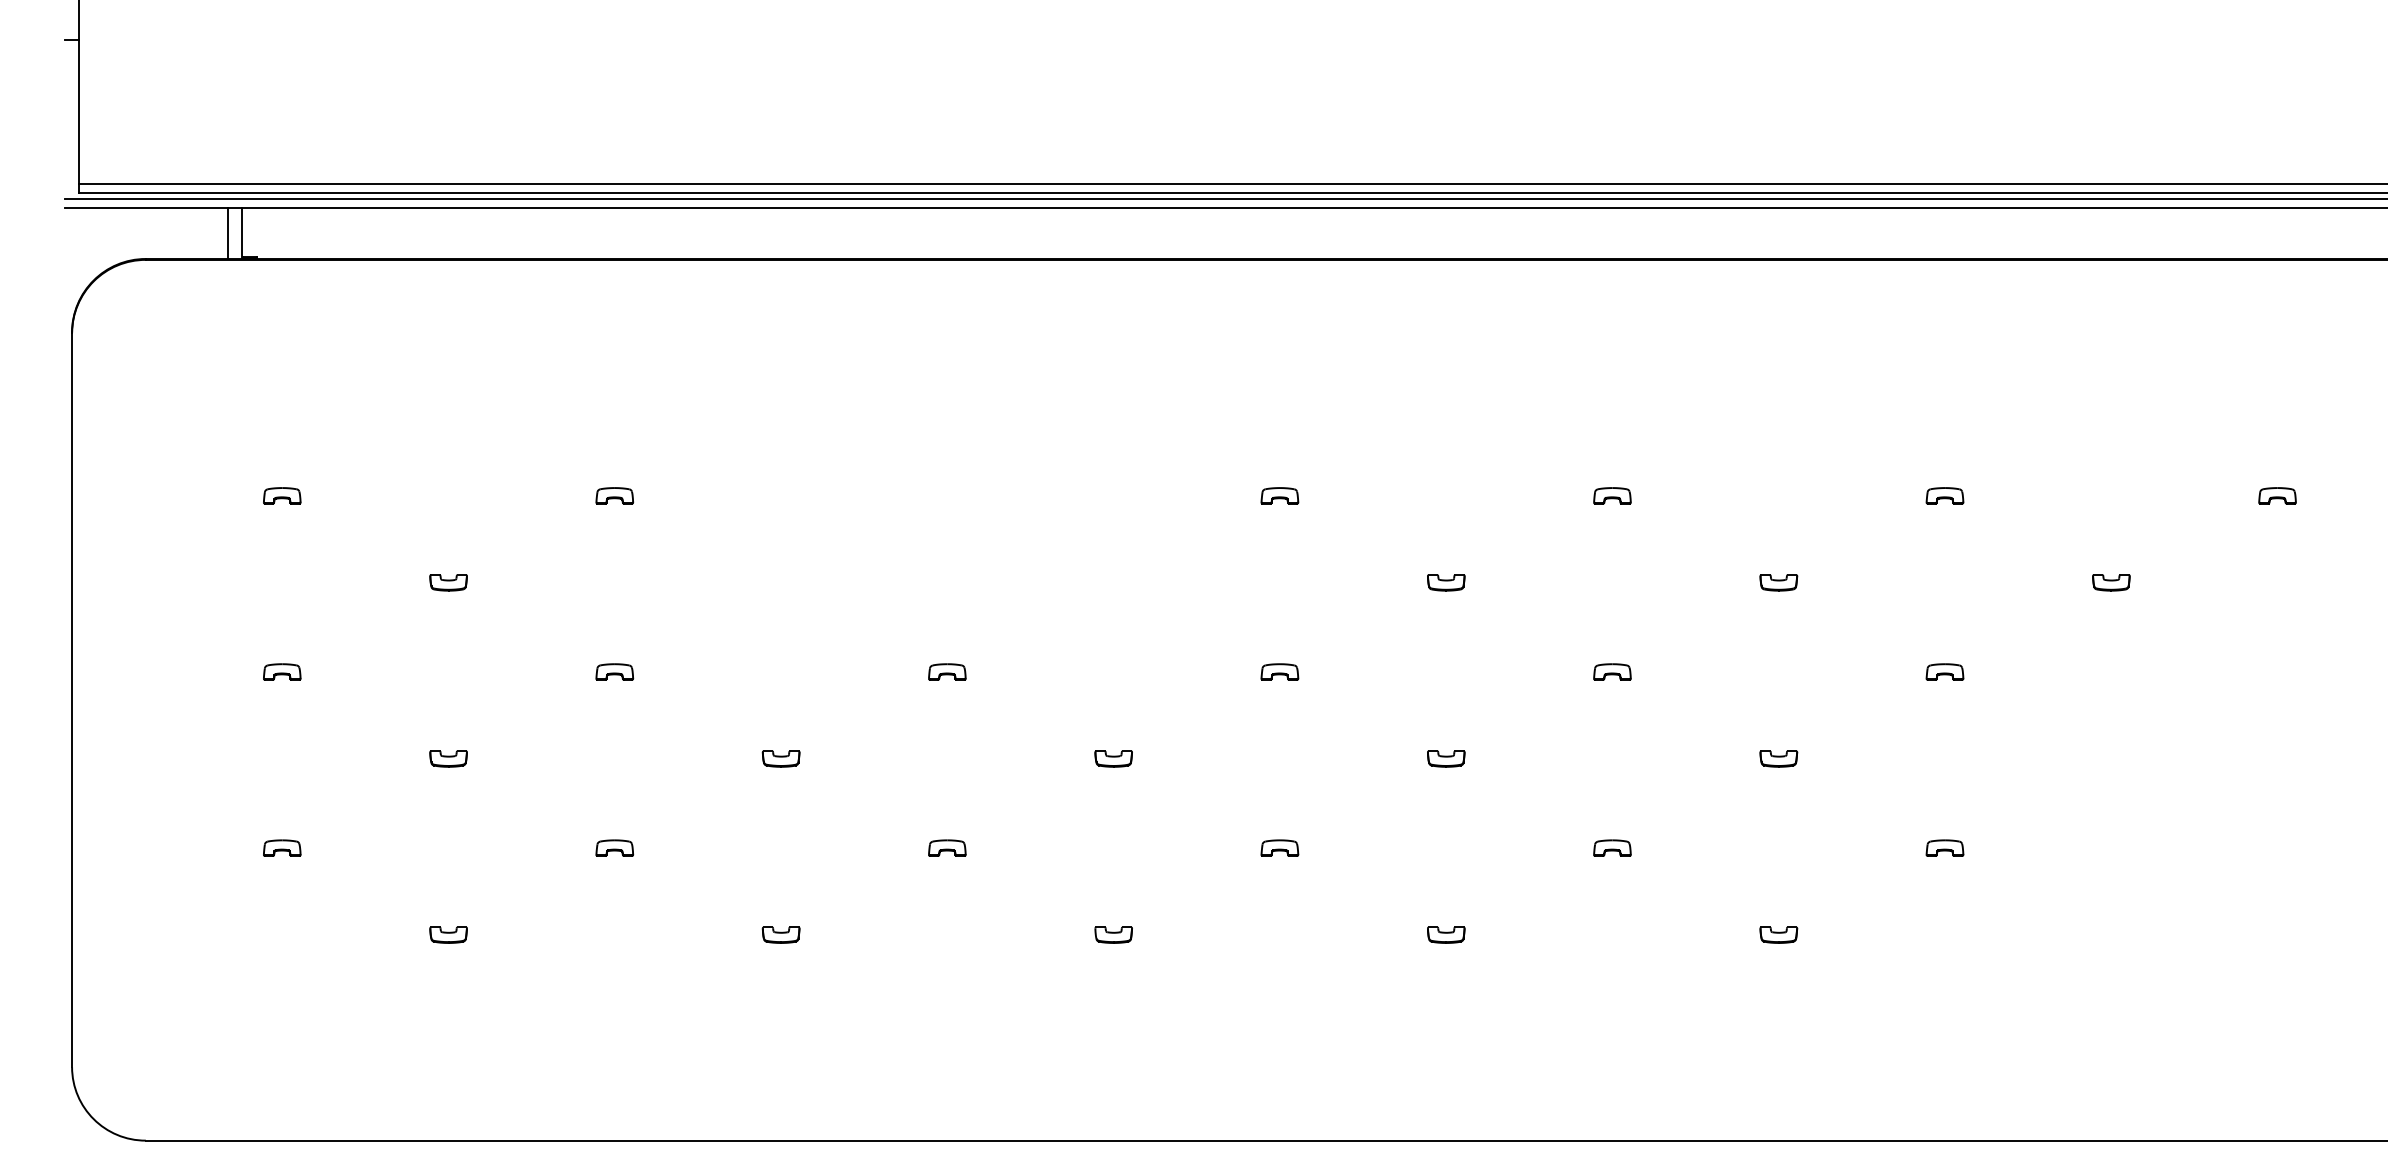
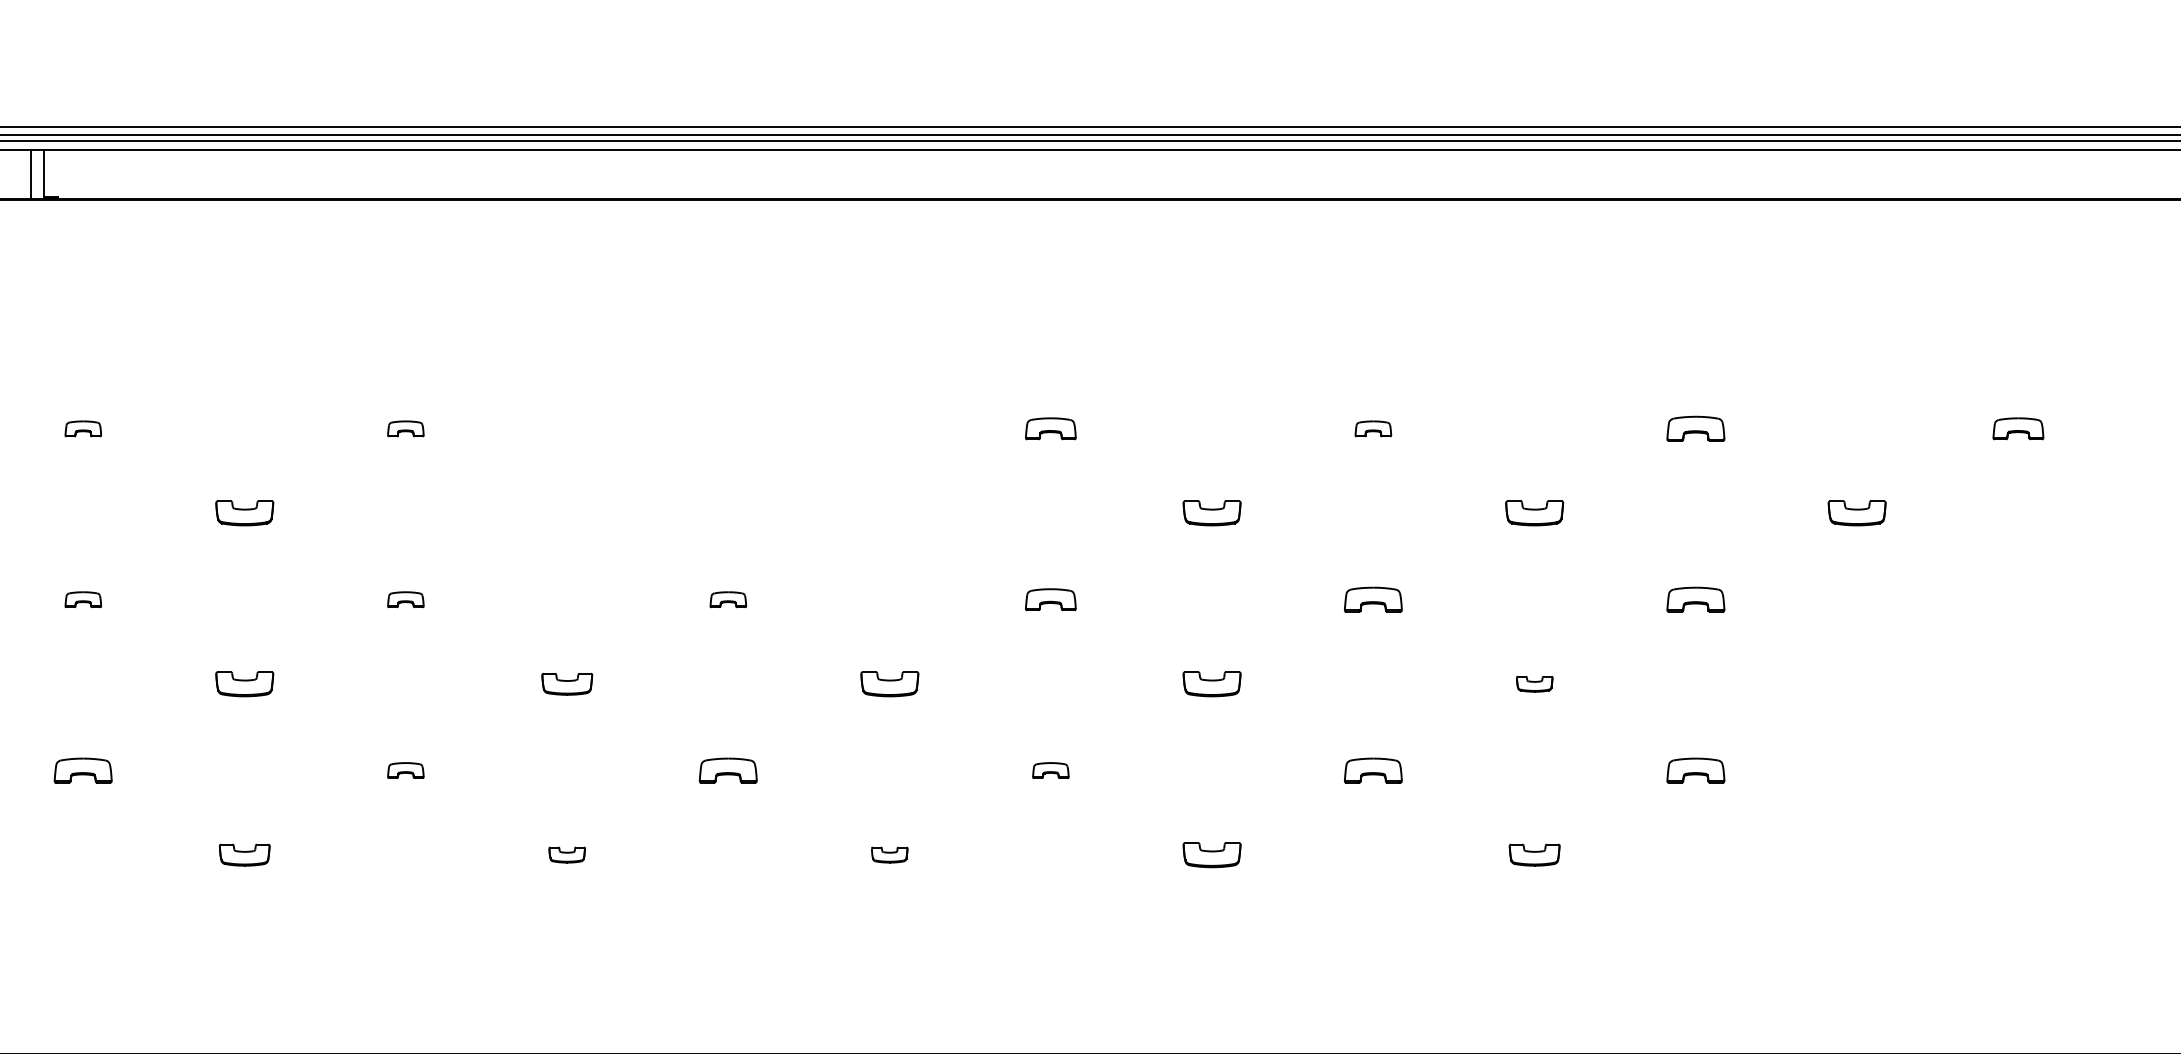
part: (1279, 495) -> (1050, 428), size x1.4
part: (1944, 495) -> (1695, 428), size x1.6
part: (2277, 495) -> (2018, 428), size x1.4
part: (448, 582) -> (244, 513), size x1.6
part: (1446, 582) -> (1212, 513), size x1.6
part: (1778, 582) -> (1534, 513), size x1.6
part: (2111, 582) -> (1857, 513), size x1.6
part: (1279, 671) -> (1050, 599), size x1.4
part: (1612, 671) -> (1373, 599), size x1.6
part: (1944, 671) -> (1695, 599), size x1.6
part: (448, 758) -> (244, 683), size x1.6
part: (780, 758) -> (566, 683), size x1.4
part: (1113, 758) -> (889, 683), size x1.6
part: (1446, 758) -> (1212, 683), size x1.6
part: (282, 847) -> (83, 770), size x1.6
part: (947, 847) -> (728, 770), size x1.6
part: (1612, 847) -> (1373, 770), size x1.6
part: (1944, 847) -> (1695, 770), size x1.6
part: (448, 934) -> (244, 854), size x1.4
part: (1446, 934) -> (1212, 854), size x1.6
part: (1778, 934) -> (1534, 854), size x1.4

